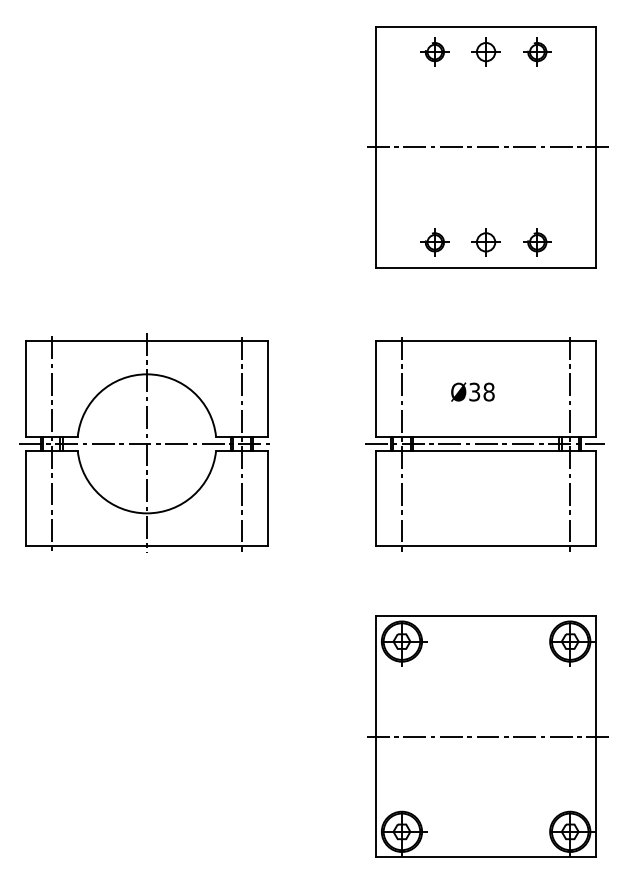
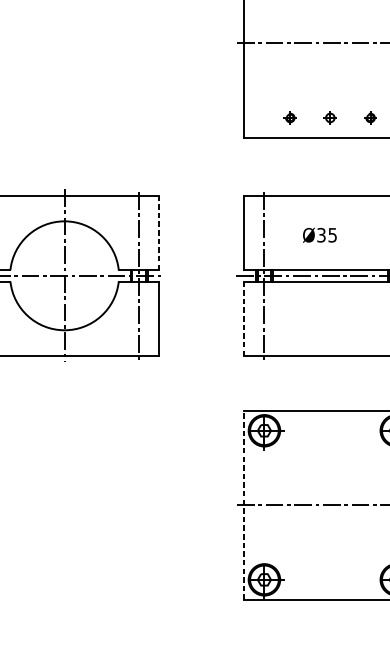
part: (434, 242) -> (289, 118), size x0.6
part: (485, 242) -> (329, 118), size x0.6
part: (537, 242) -> (370, 118), size x0.6
line: (267, 388) -> (159, 232), solid -> dashed
text: (488, 391) -> (332, 234), Ø38 -> Ø35
line: (376, 498) -> (244, 318), solid -> dashed
line: (376, 736) -> (244, 505), solid -> dashed

